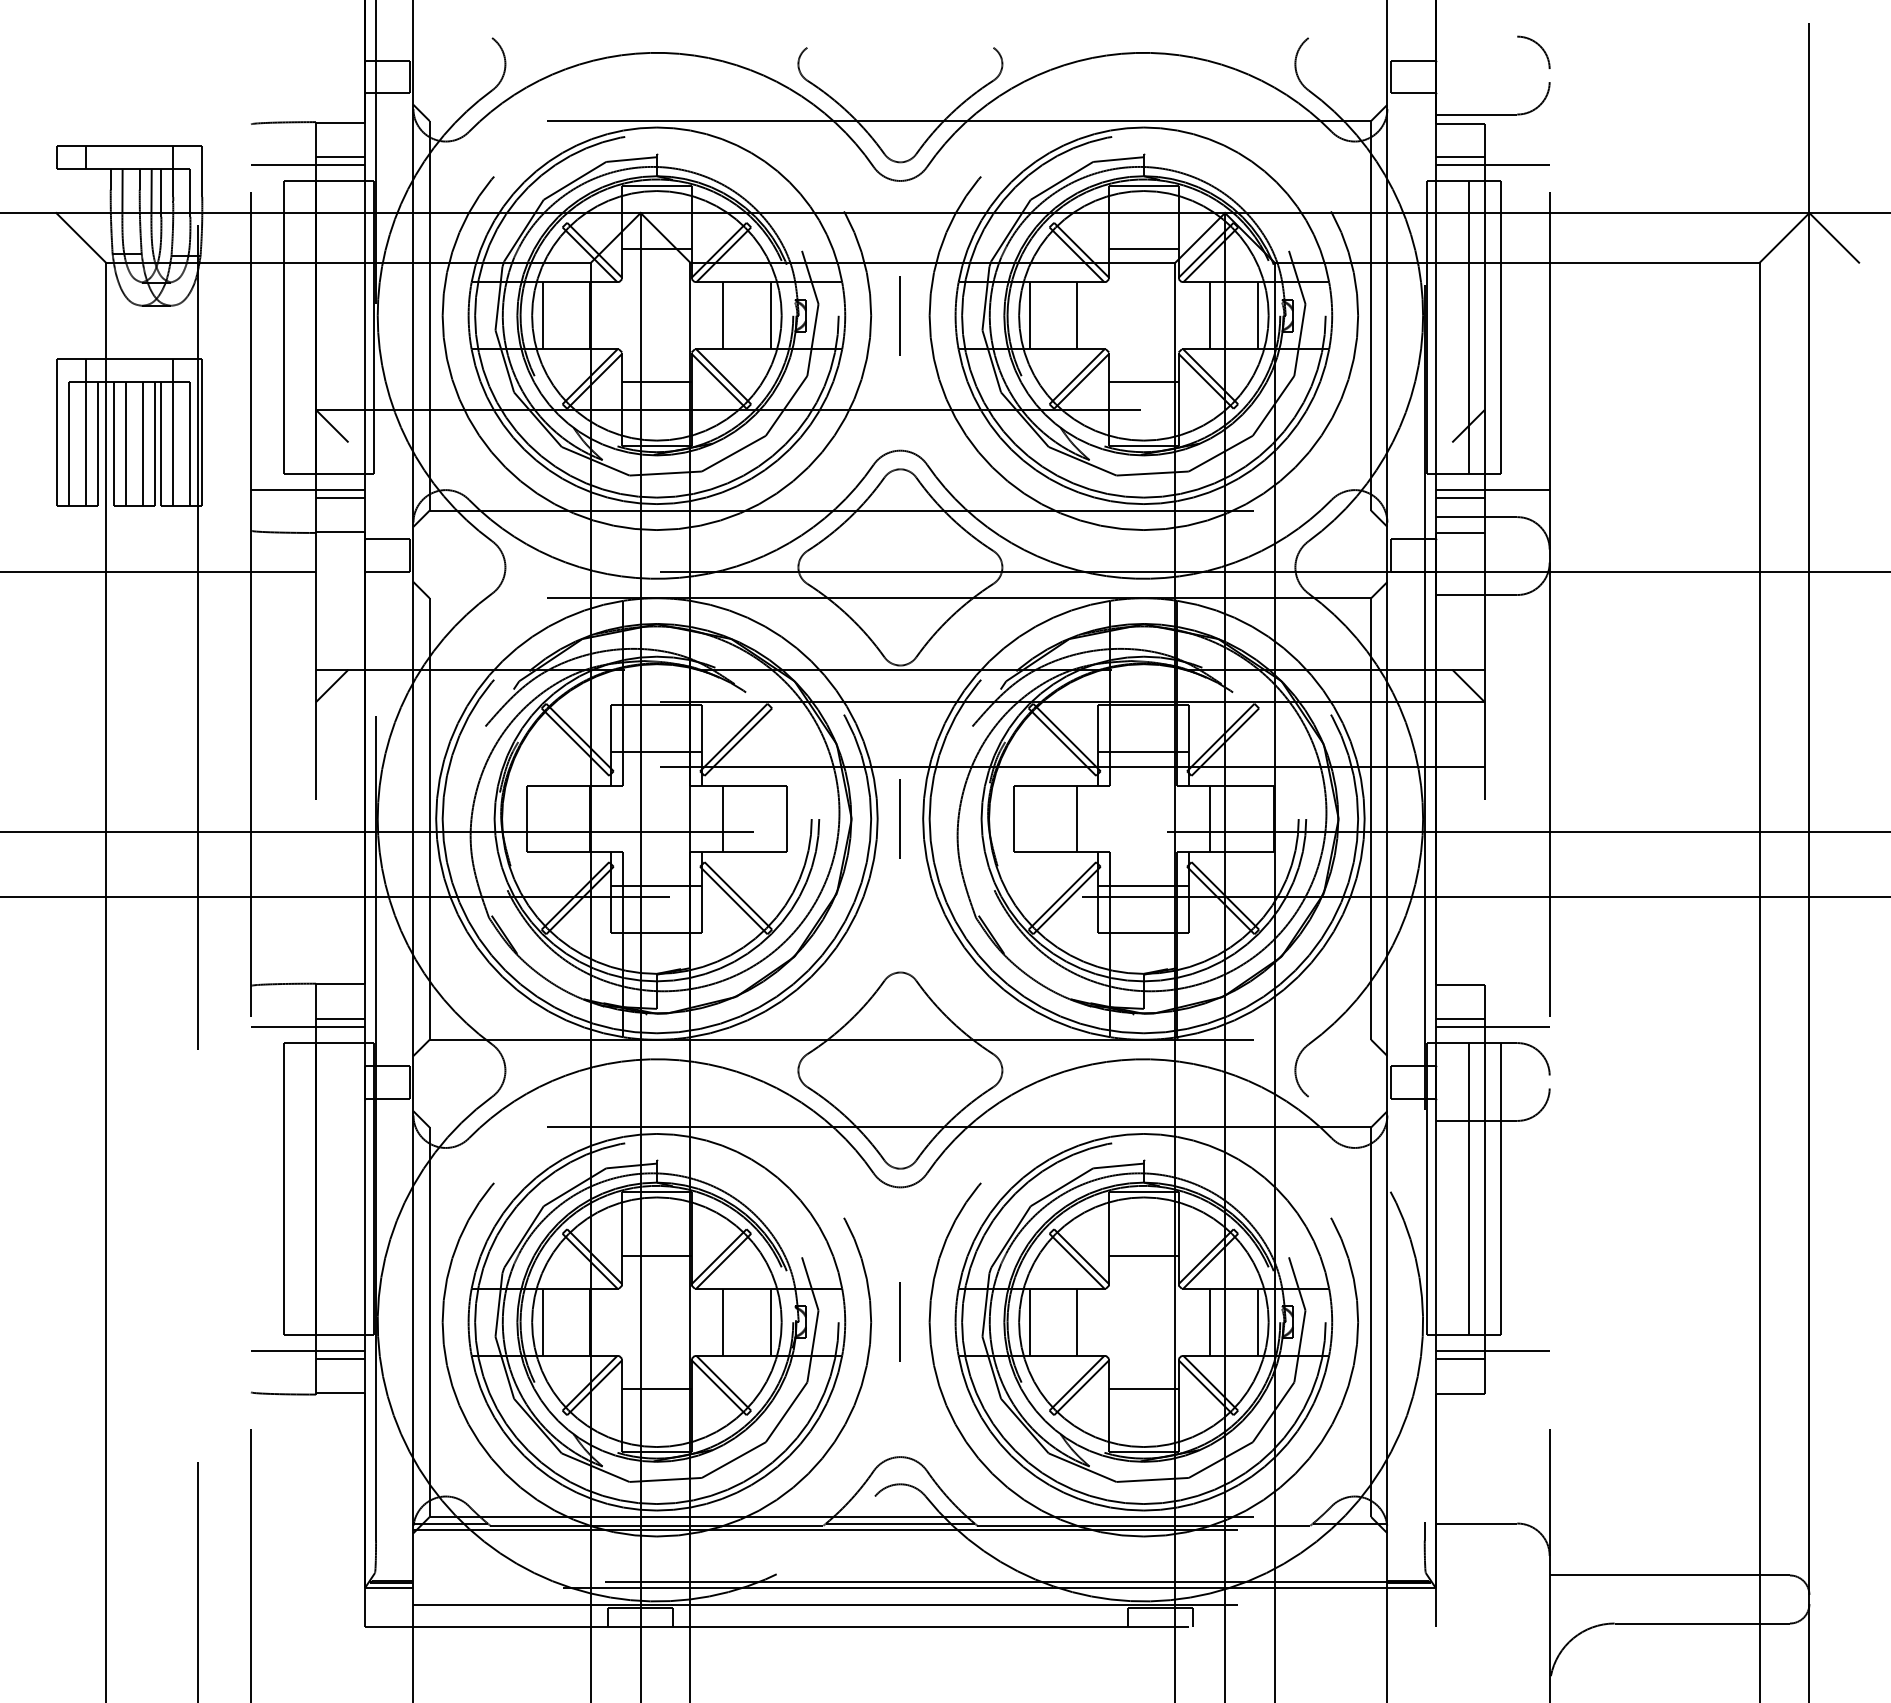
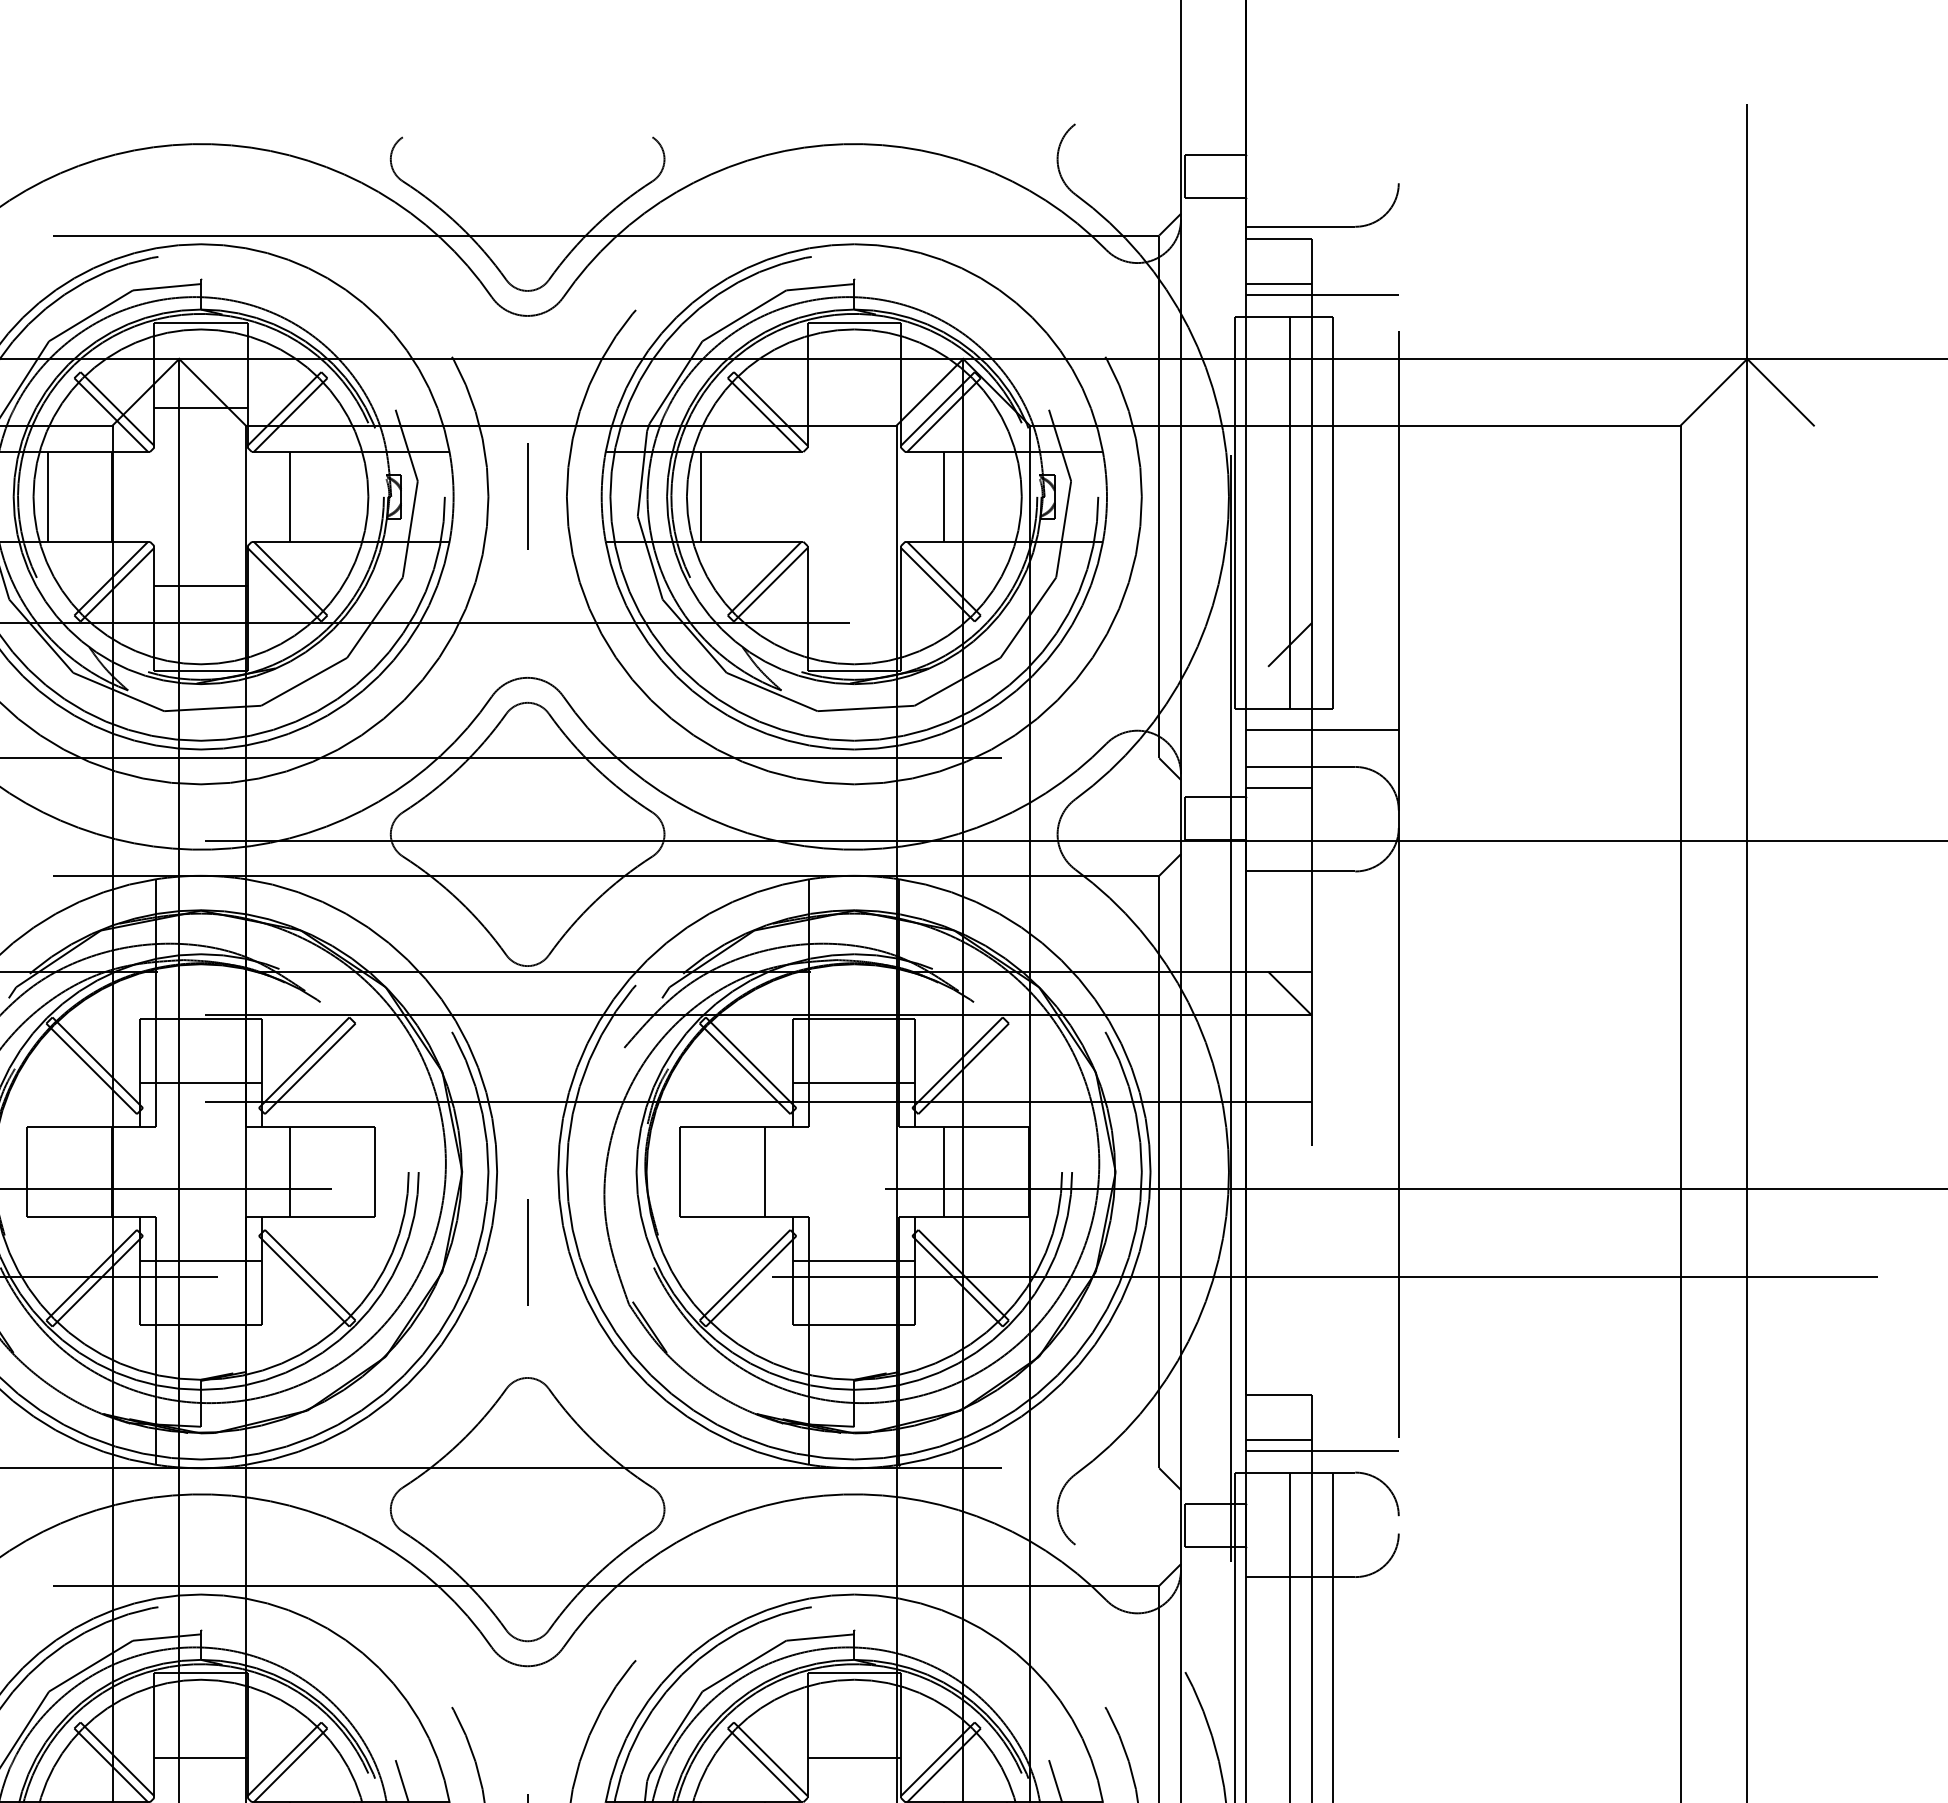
arc: (1536, 44) -> (1381, 132), removed
line: (1143, 249) -> (853, 407), removed
line: (770, 315) -> (353, 496), removed
line: (1077, 315) -> (765, 496), removed
line: (1257, 315) -> (1006, 496), removed
line: (1143, 382) -> (853, 586), removed
line: (1460, 497) -> (1279, 740), removed
line: (899, 818) -> (526, 1251), moved

